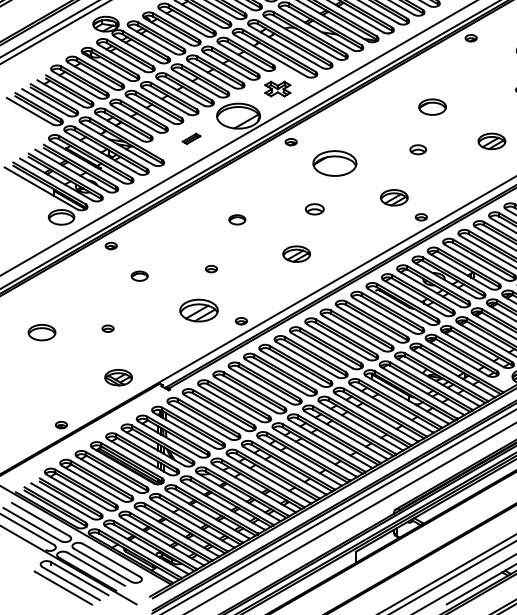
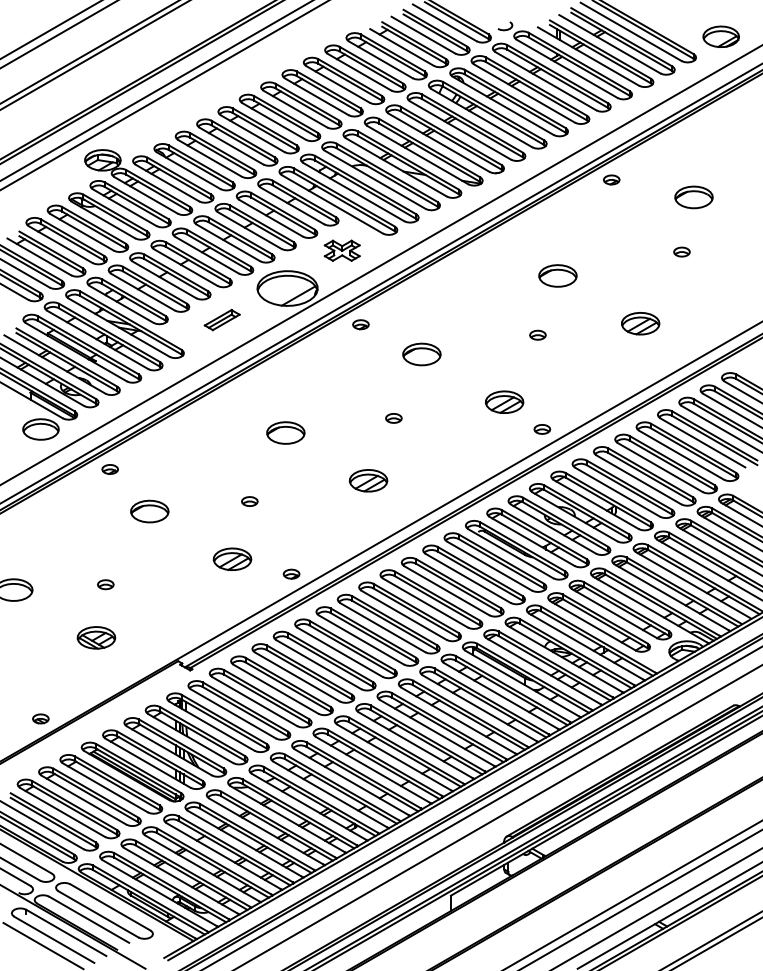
part: (191, 139) -> (221, 320), size x1.43
part: (417, 149) -> (537, 334), size x0.71
part: (334, 163) -> (421, 354), size x0.62
part: (314, 209) -> (393, 418), size x0.62
part: (237, 219) -> (285, 432), size x1.67
part: (139, 276) -> (149, 511), size x1.67
part: (199, 309) -> (232, 558), size x0.71
part: (118, 377) -> (96, 637), moved

